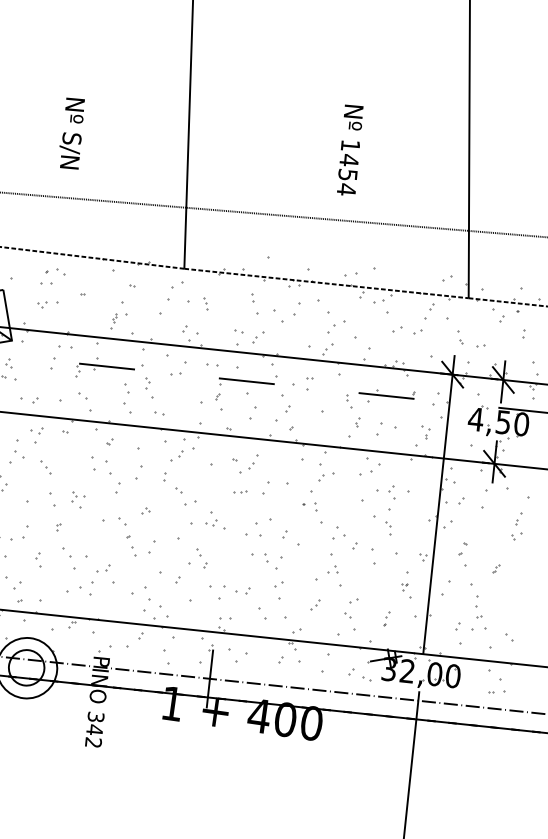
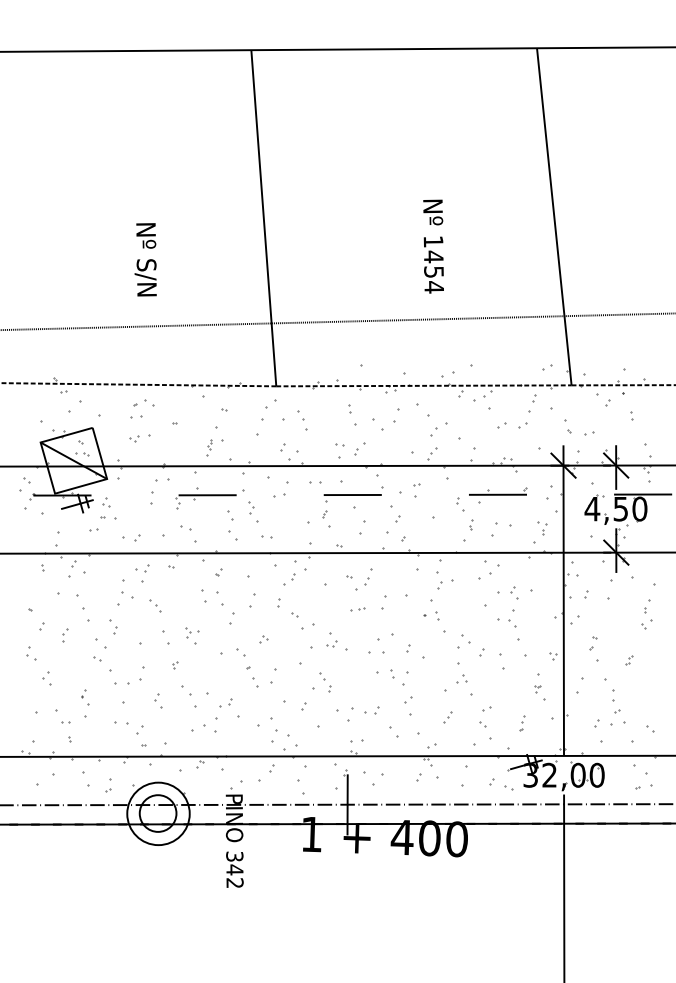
part: (205, 303) -> (301, 419), size x1.6
part: (388, 528) -> (514, 630), size x1.6

